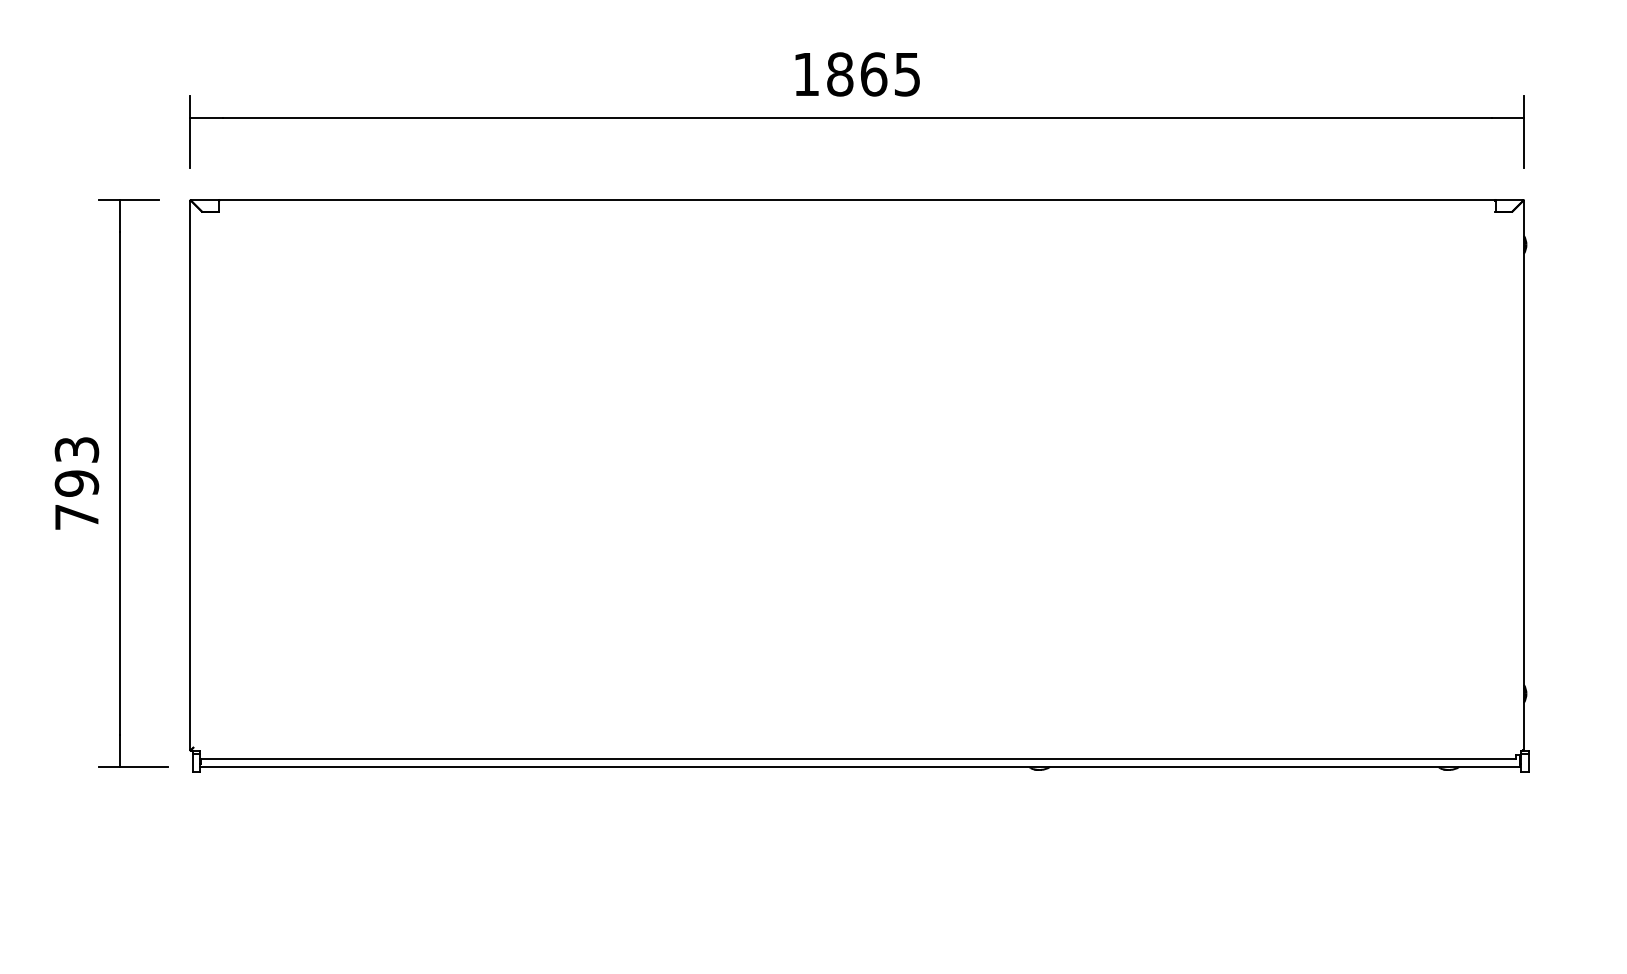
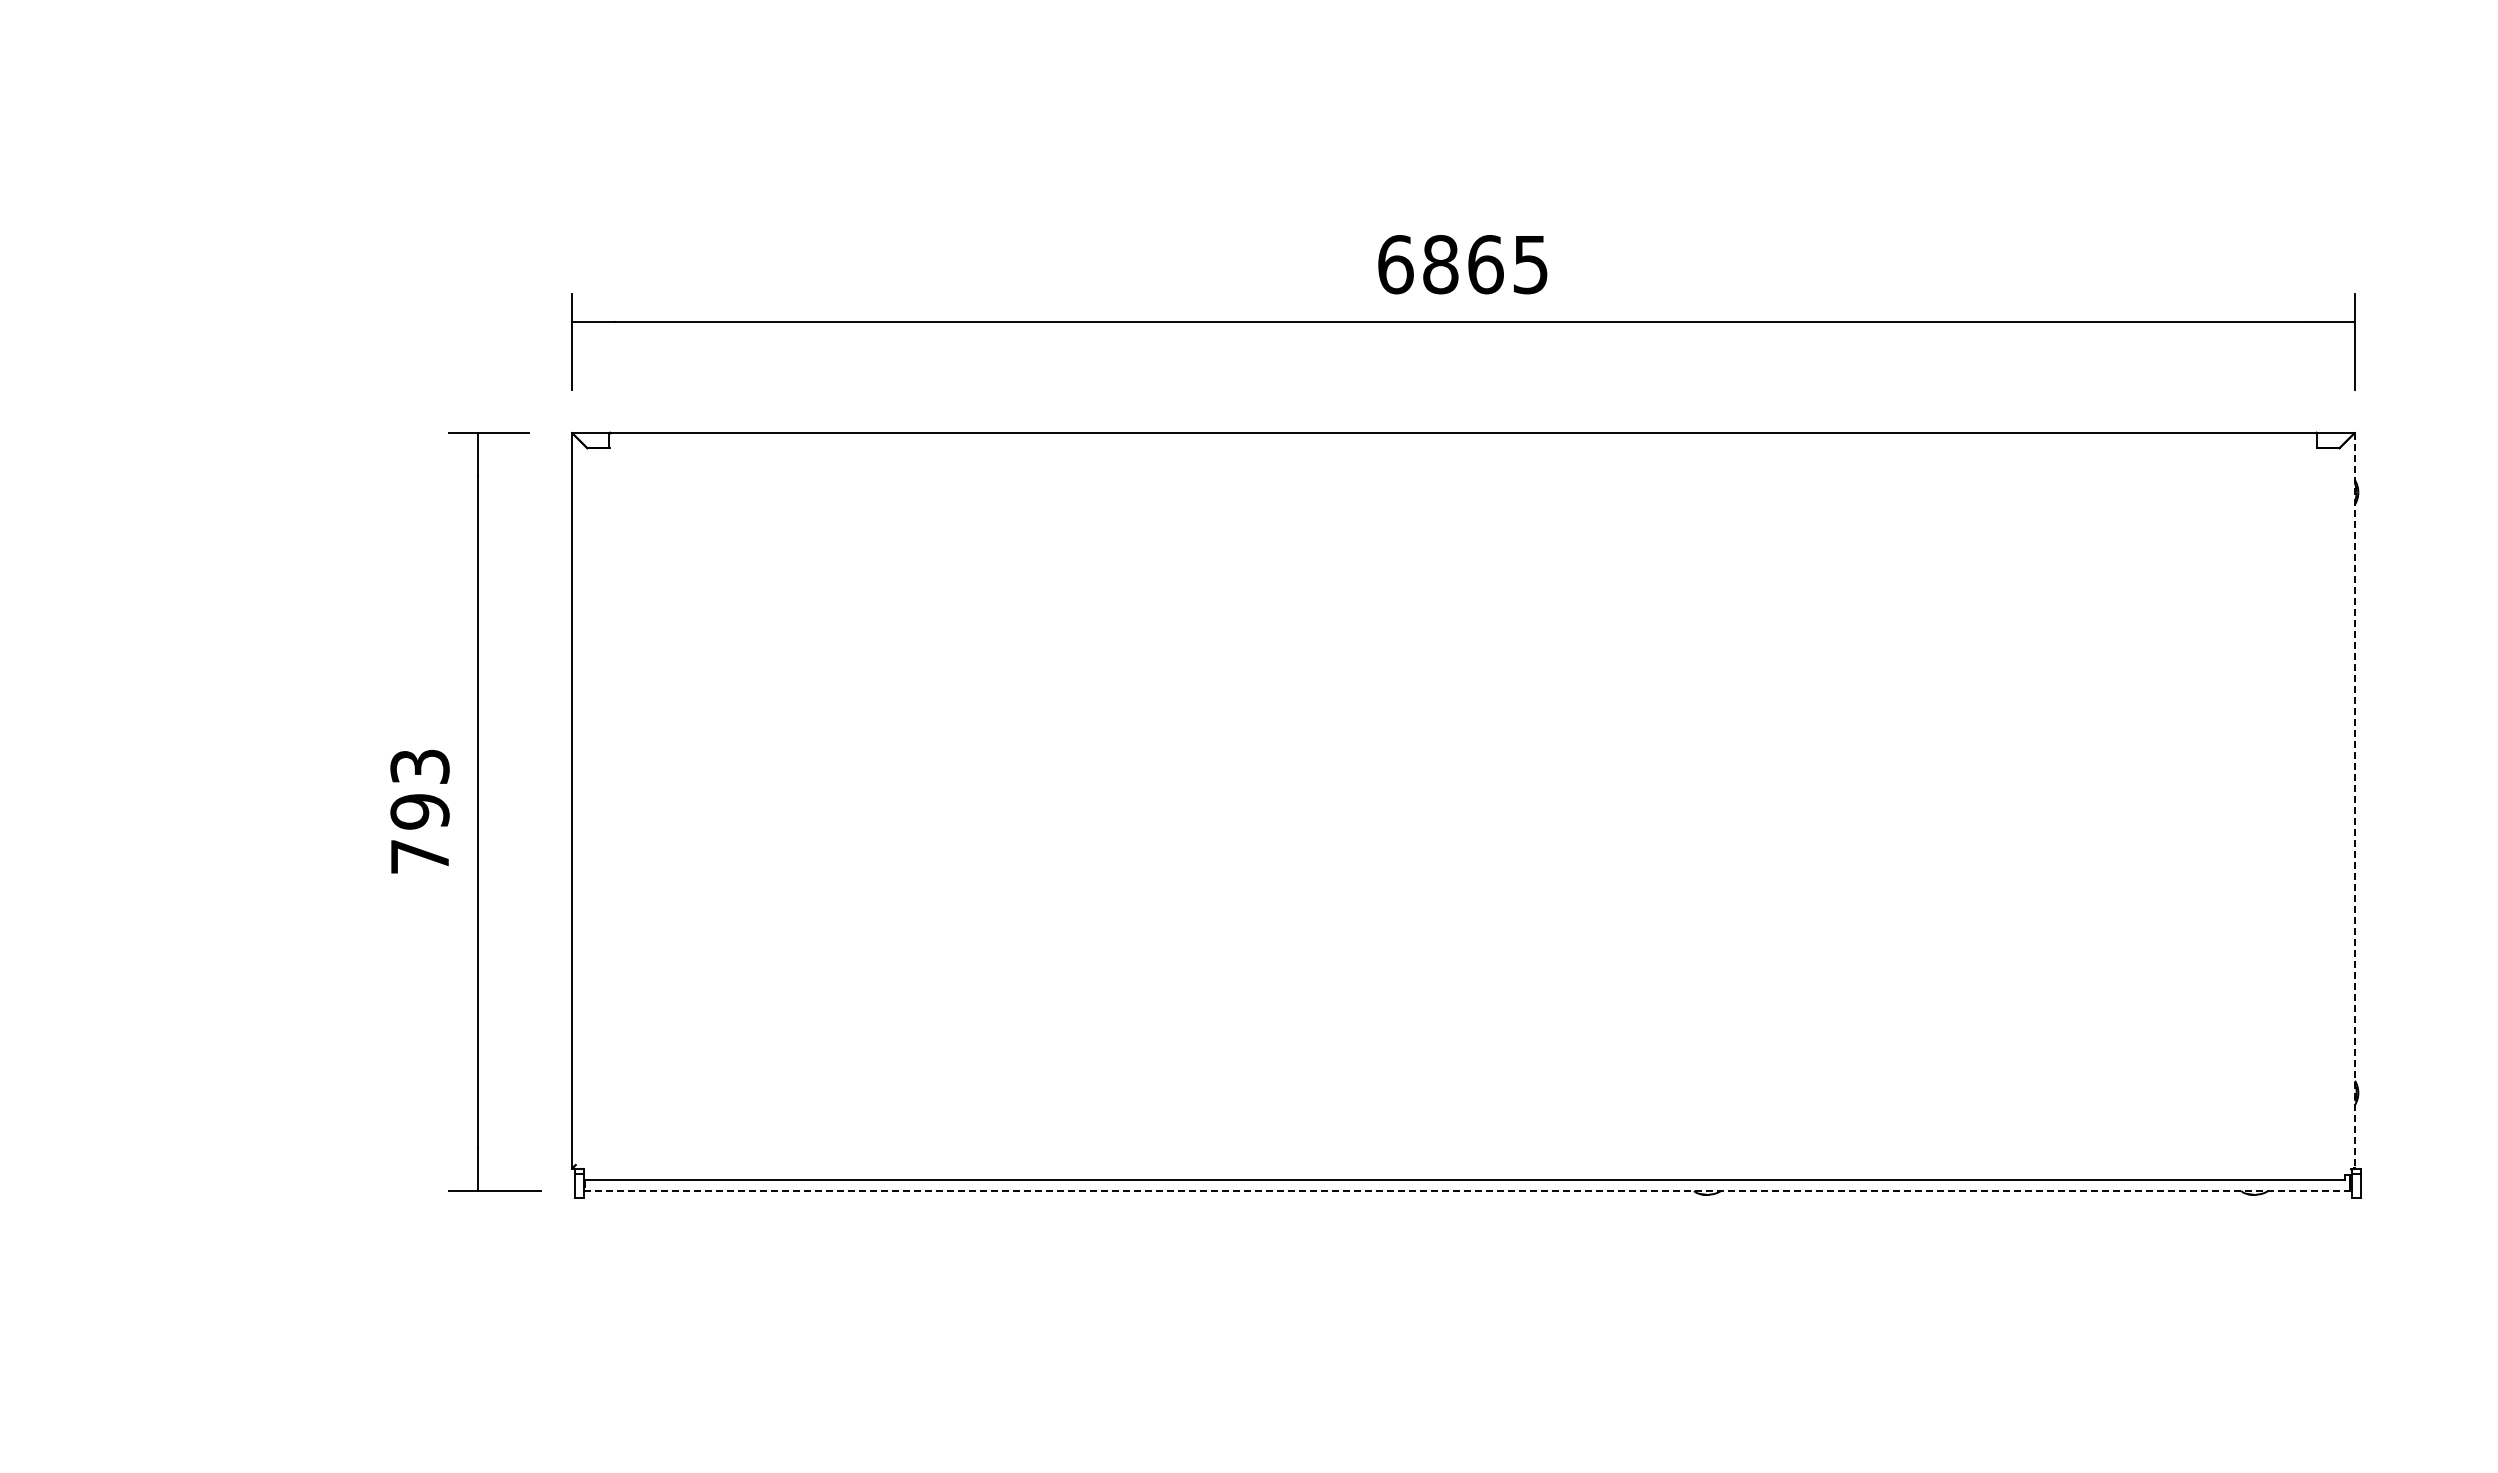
text: (806, 74) -> (1395, 264), 1865 -> 6865
line: (1524, 475) -> (2355, 800), solid -> dashed
line: (860, 766) -> (1467, 1190), solid -> dashed

